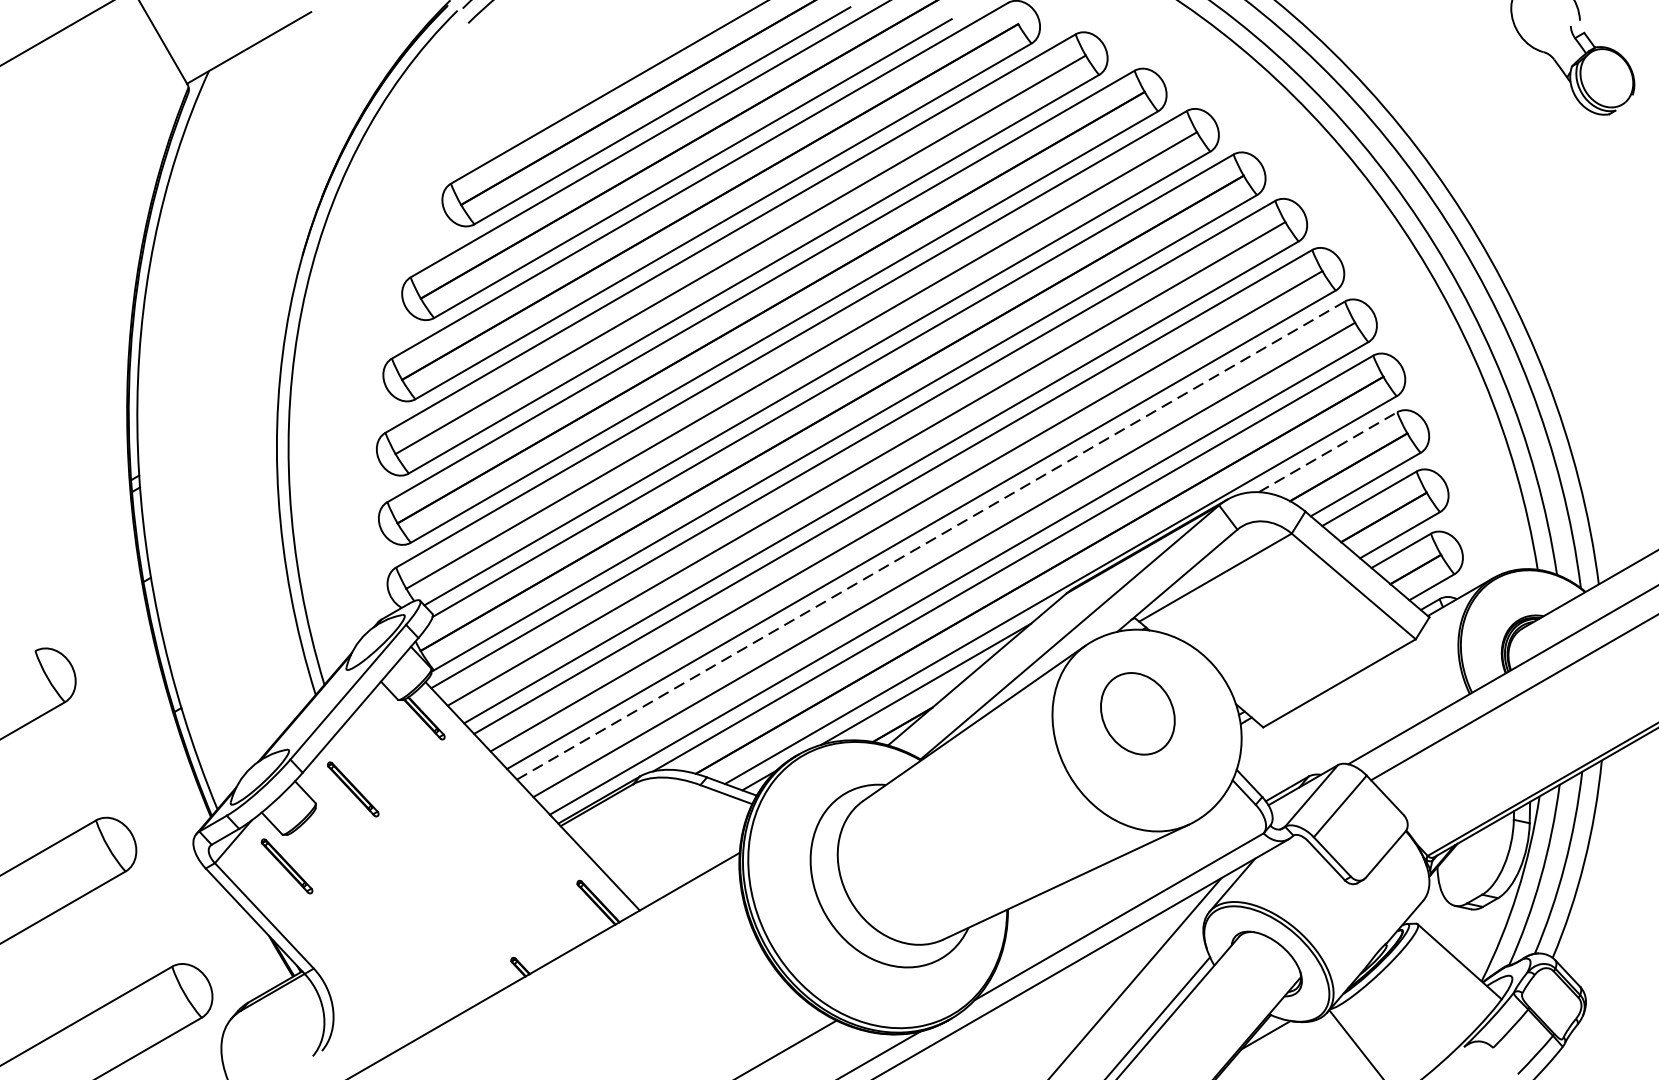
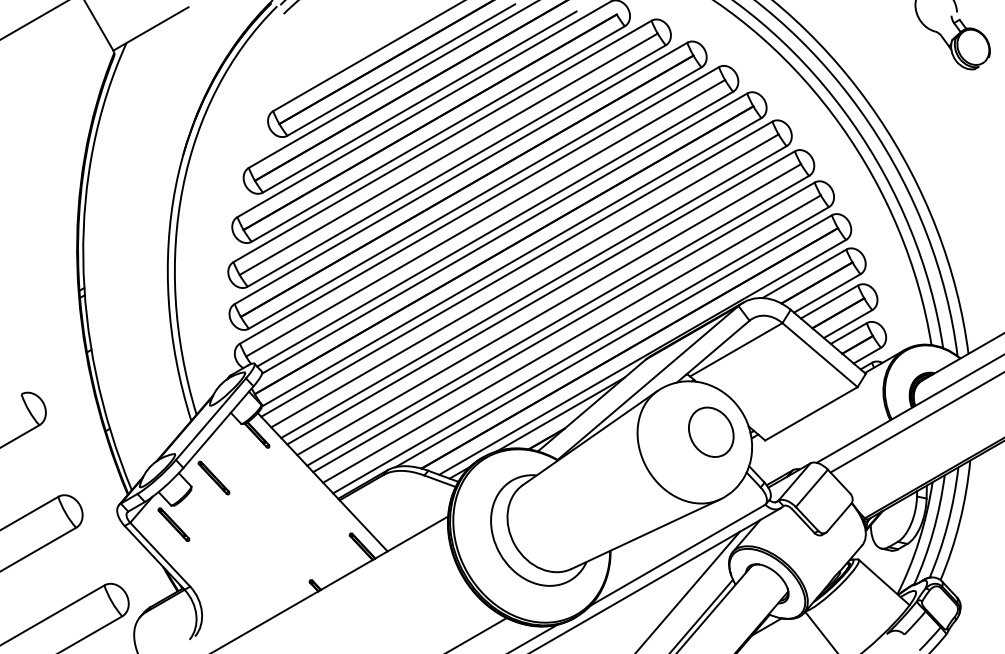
line: (1328, 451) -> (804, 273), dashed -> solid
line: (930, 540) -> (563, 327), dashed -> solid
part: (1138, 712) -> (711, 431), moved

